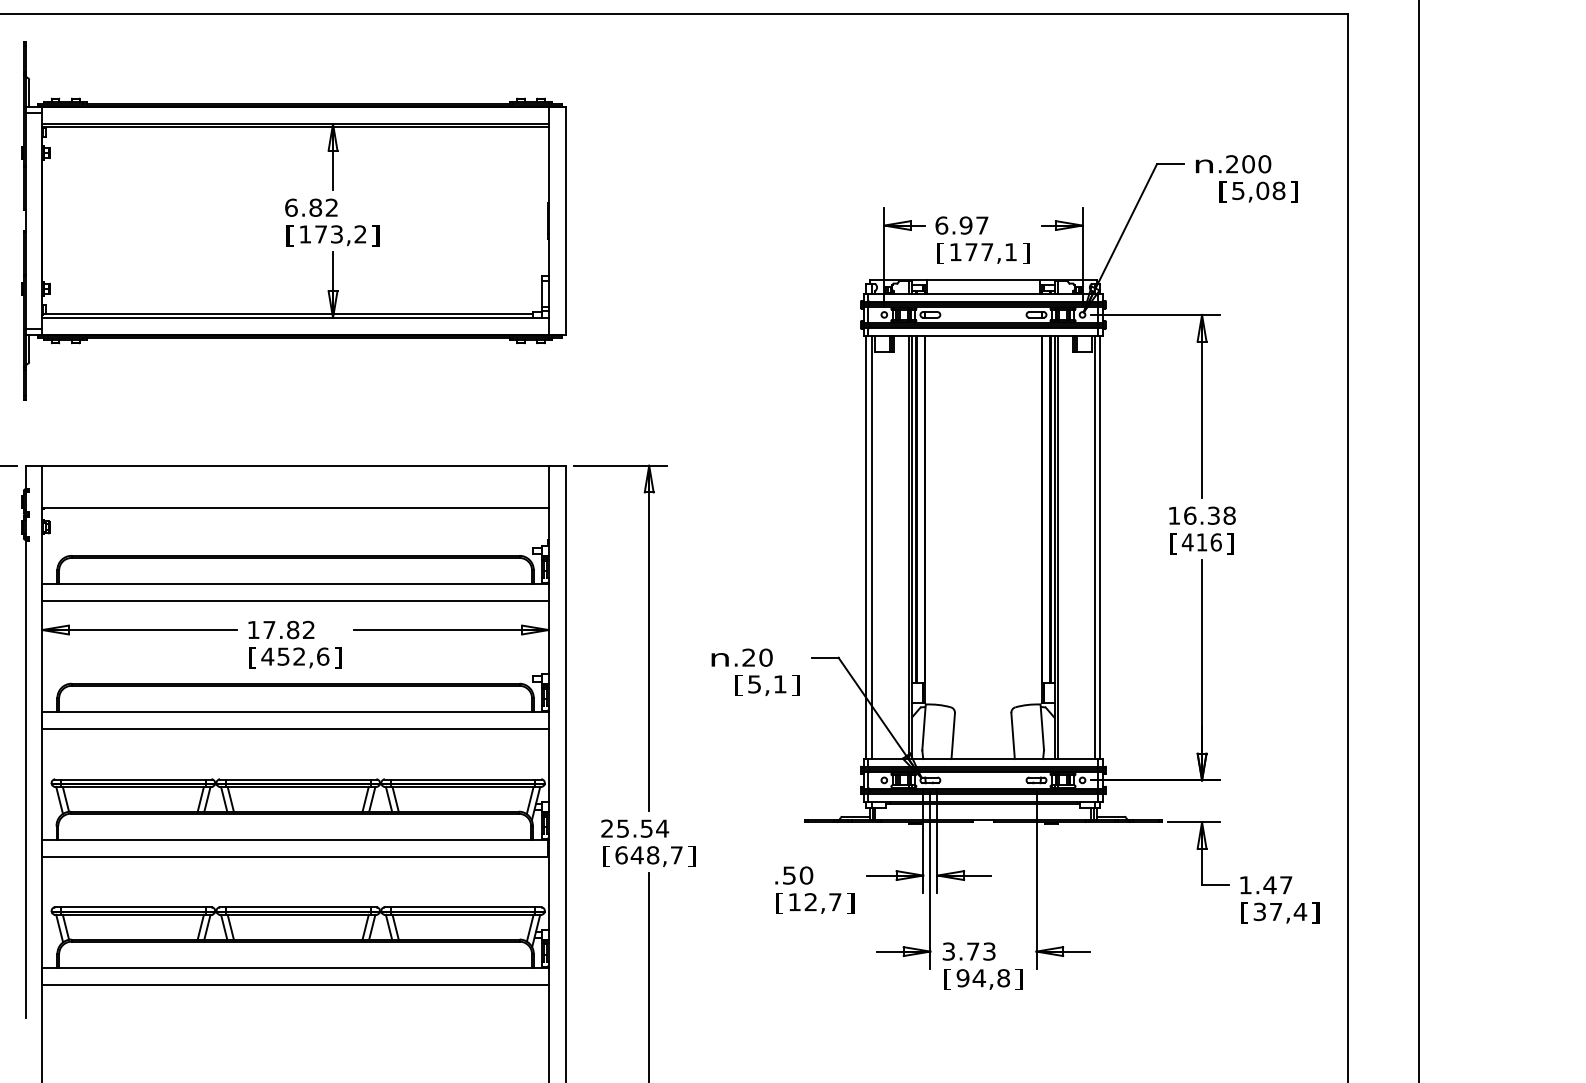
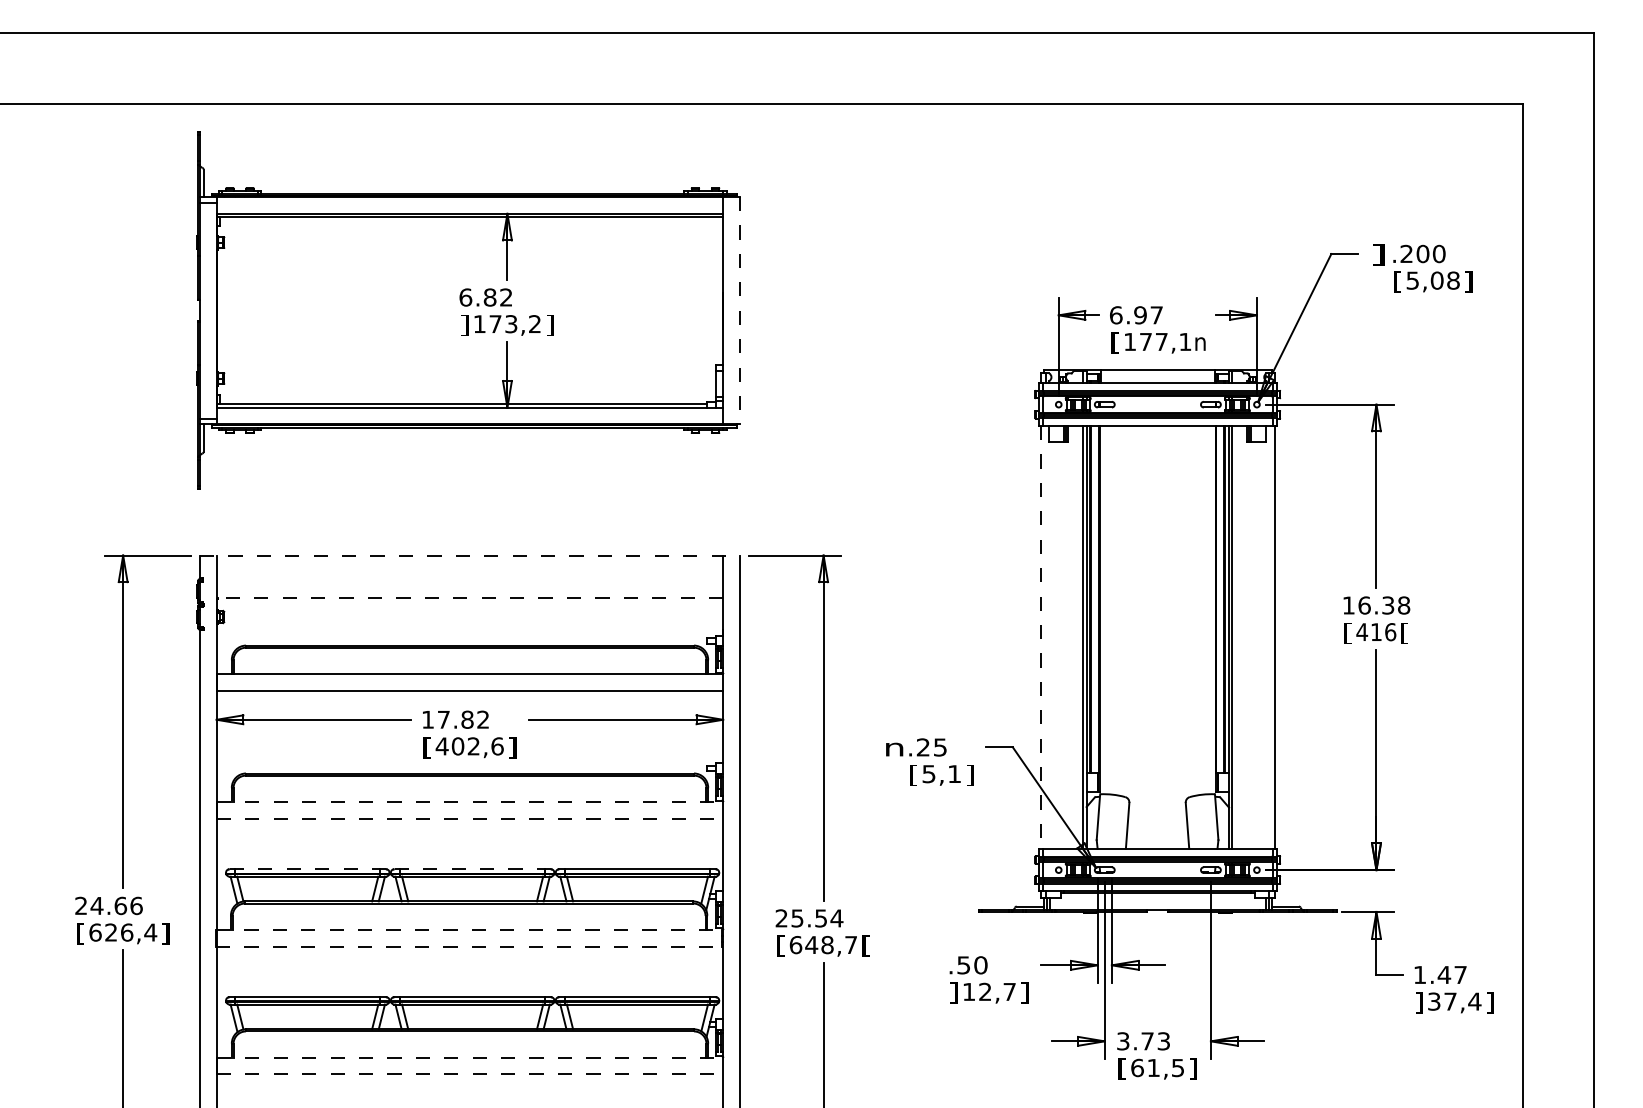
text: (1204, 164) -> (1378, 254), n -> ]
line: (565, 220) -> (739, 310), solid -> dashed
text: (290, 235) -> (464, 325), [ -> ]
text: (1026, 252) -> (1200, 342), ] -> n
line: (296, 465) -> (470, 555), solid -> dashed
line: (295, 508) -> (469, 598), solid -> dashed
text: (1230, 543) -> (1404, 633), ] -> [
line: (872, 546) -> (1046, 636), removed
line: (1095, 546) -> (1269, 636), removed
line: (866, 547) -> (1040, 637), solid -> dashed
text: (283, 656) -> (457, 746), 452,6 -> 402,6
text: (766, 657) -> (940, 747), .20 -> .25
line: (296, 711) -> (470, 801), solid -> dashed
line: (296, 728) -> (470, 818), solid -> dashed
line: (133, 779) -> (307, 869), solid -> dashed
line: (298, 779) -> (472, 869), solid -> dashed
line: (295, 839) -> (469, 929), solid -> dashed
text: (691, 855) -> (865, 945), ] -> [
line: (295, 856) -> (469, 946), solid -> dashed
text: (779, 902) -> (953, 992), [ -> ]
text: (1244, 912) -> (1418, 1002), [ -> ]
line: (296, 967) -> (470, 1057), solid -> dashed
text: (983, 977) -> (1157, 1067), 94,8 -> 61,5
line: (296, 984) -> (470, 1074), solid -> dashed

